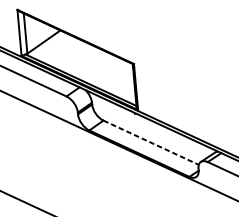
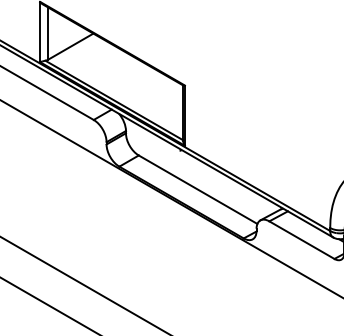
line: (151, 142) -> (198, 189), dashed -> solid

